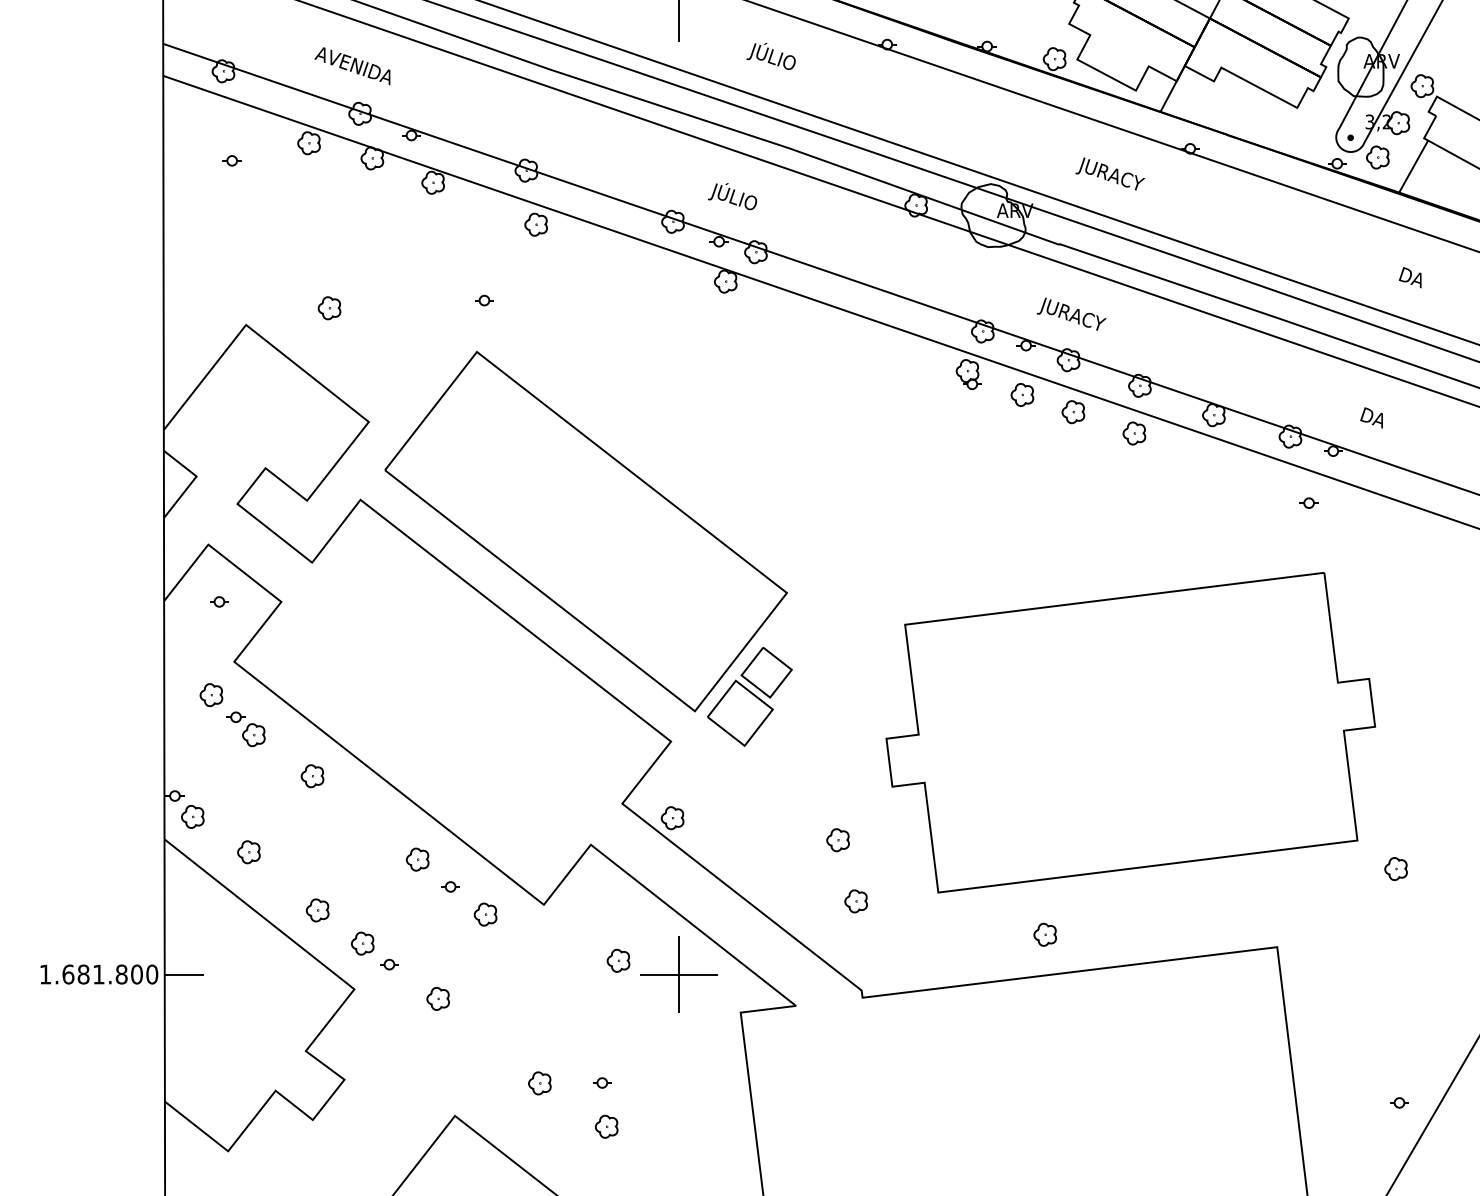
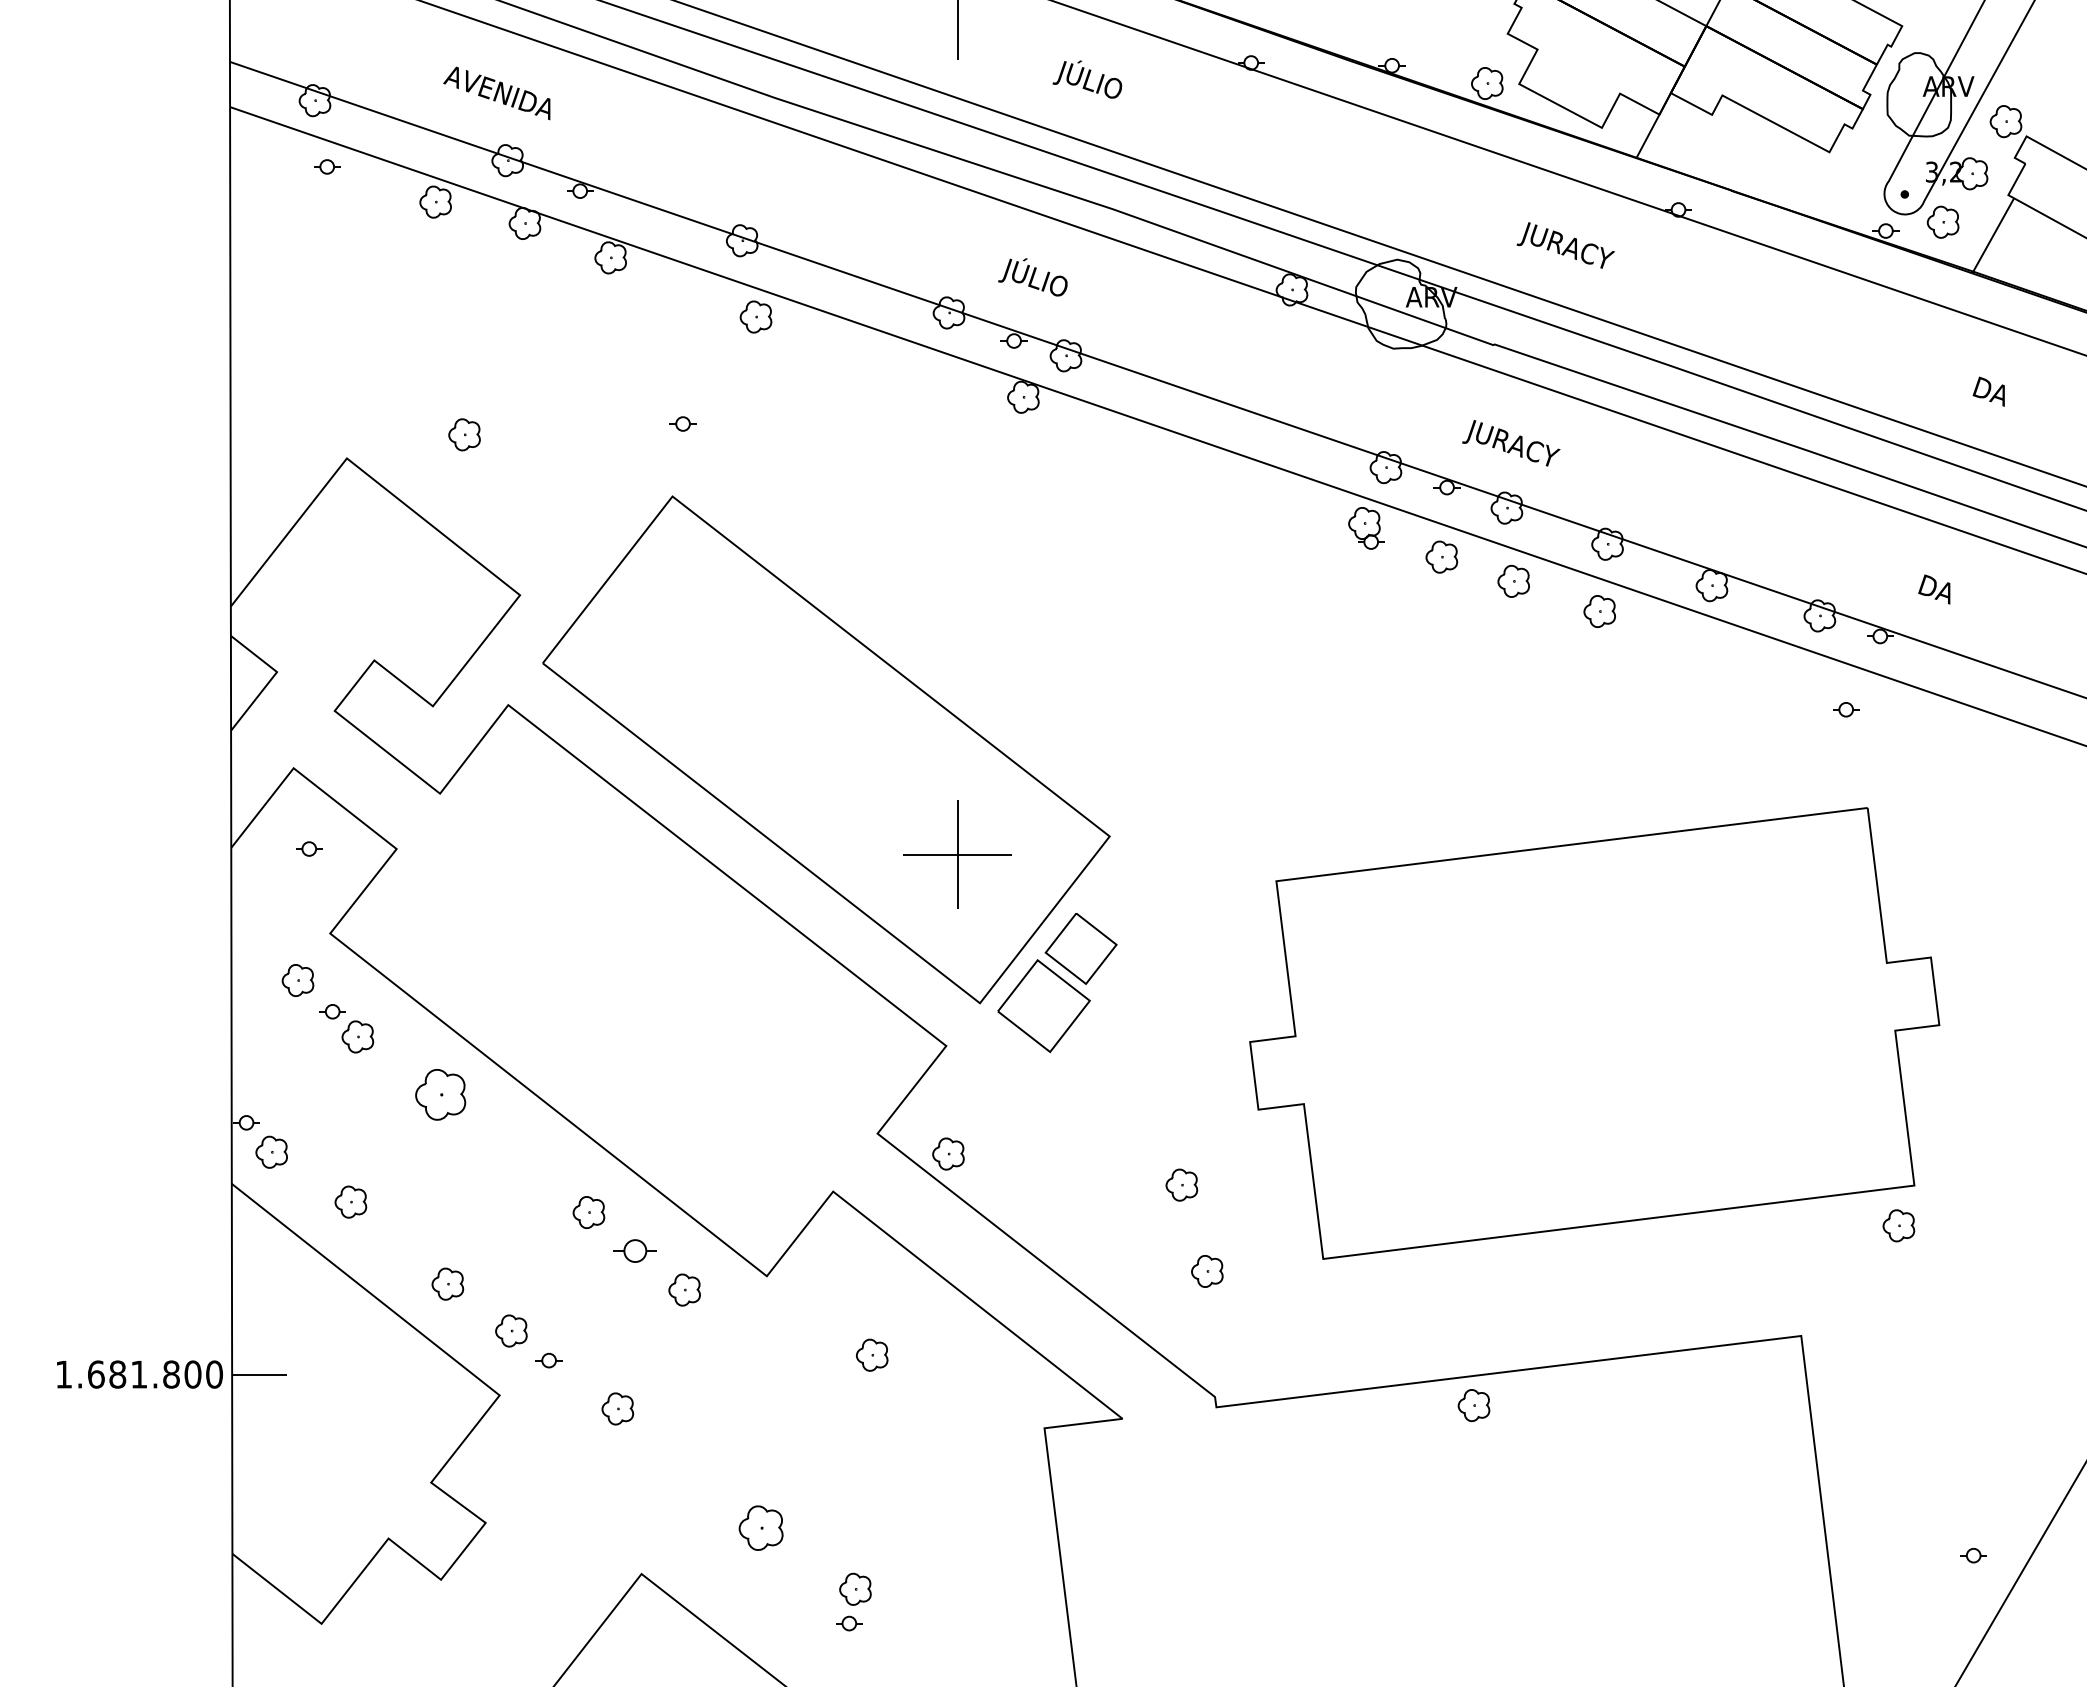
part: (232, 160) -> (327, 166), moved
part: (312, 775) -> (440, 1094), size x1.6
part: (1395, 868) -> (1898, 1225), moved
part: (450, 886) -> (635, 1250), size x1.6
part: (1044, 934) -> (1473, 1405), moved
part: (679, 974) -> (957, 854), moved
part: (540, 1082) -> (761, 1527), size x1.4
part: (602, 1082) -> (849, 1623), moved

